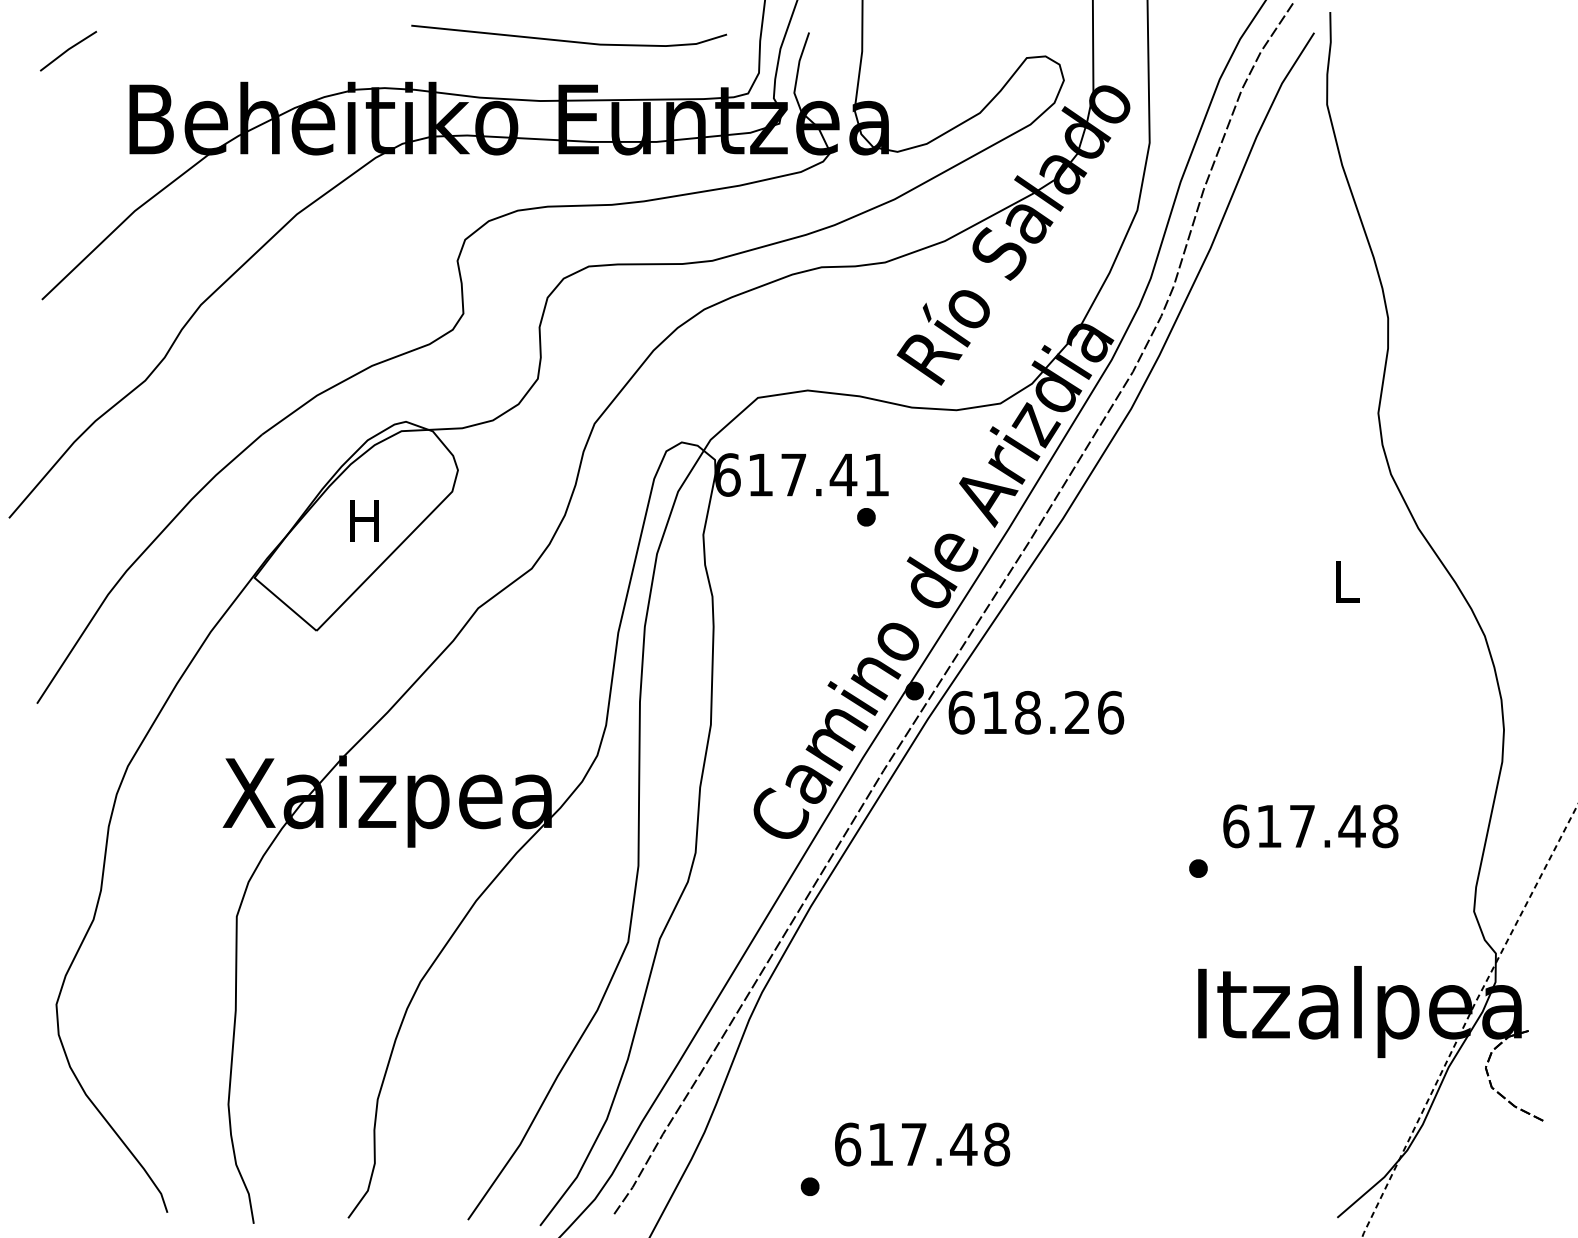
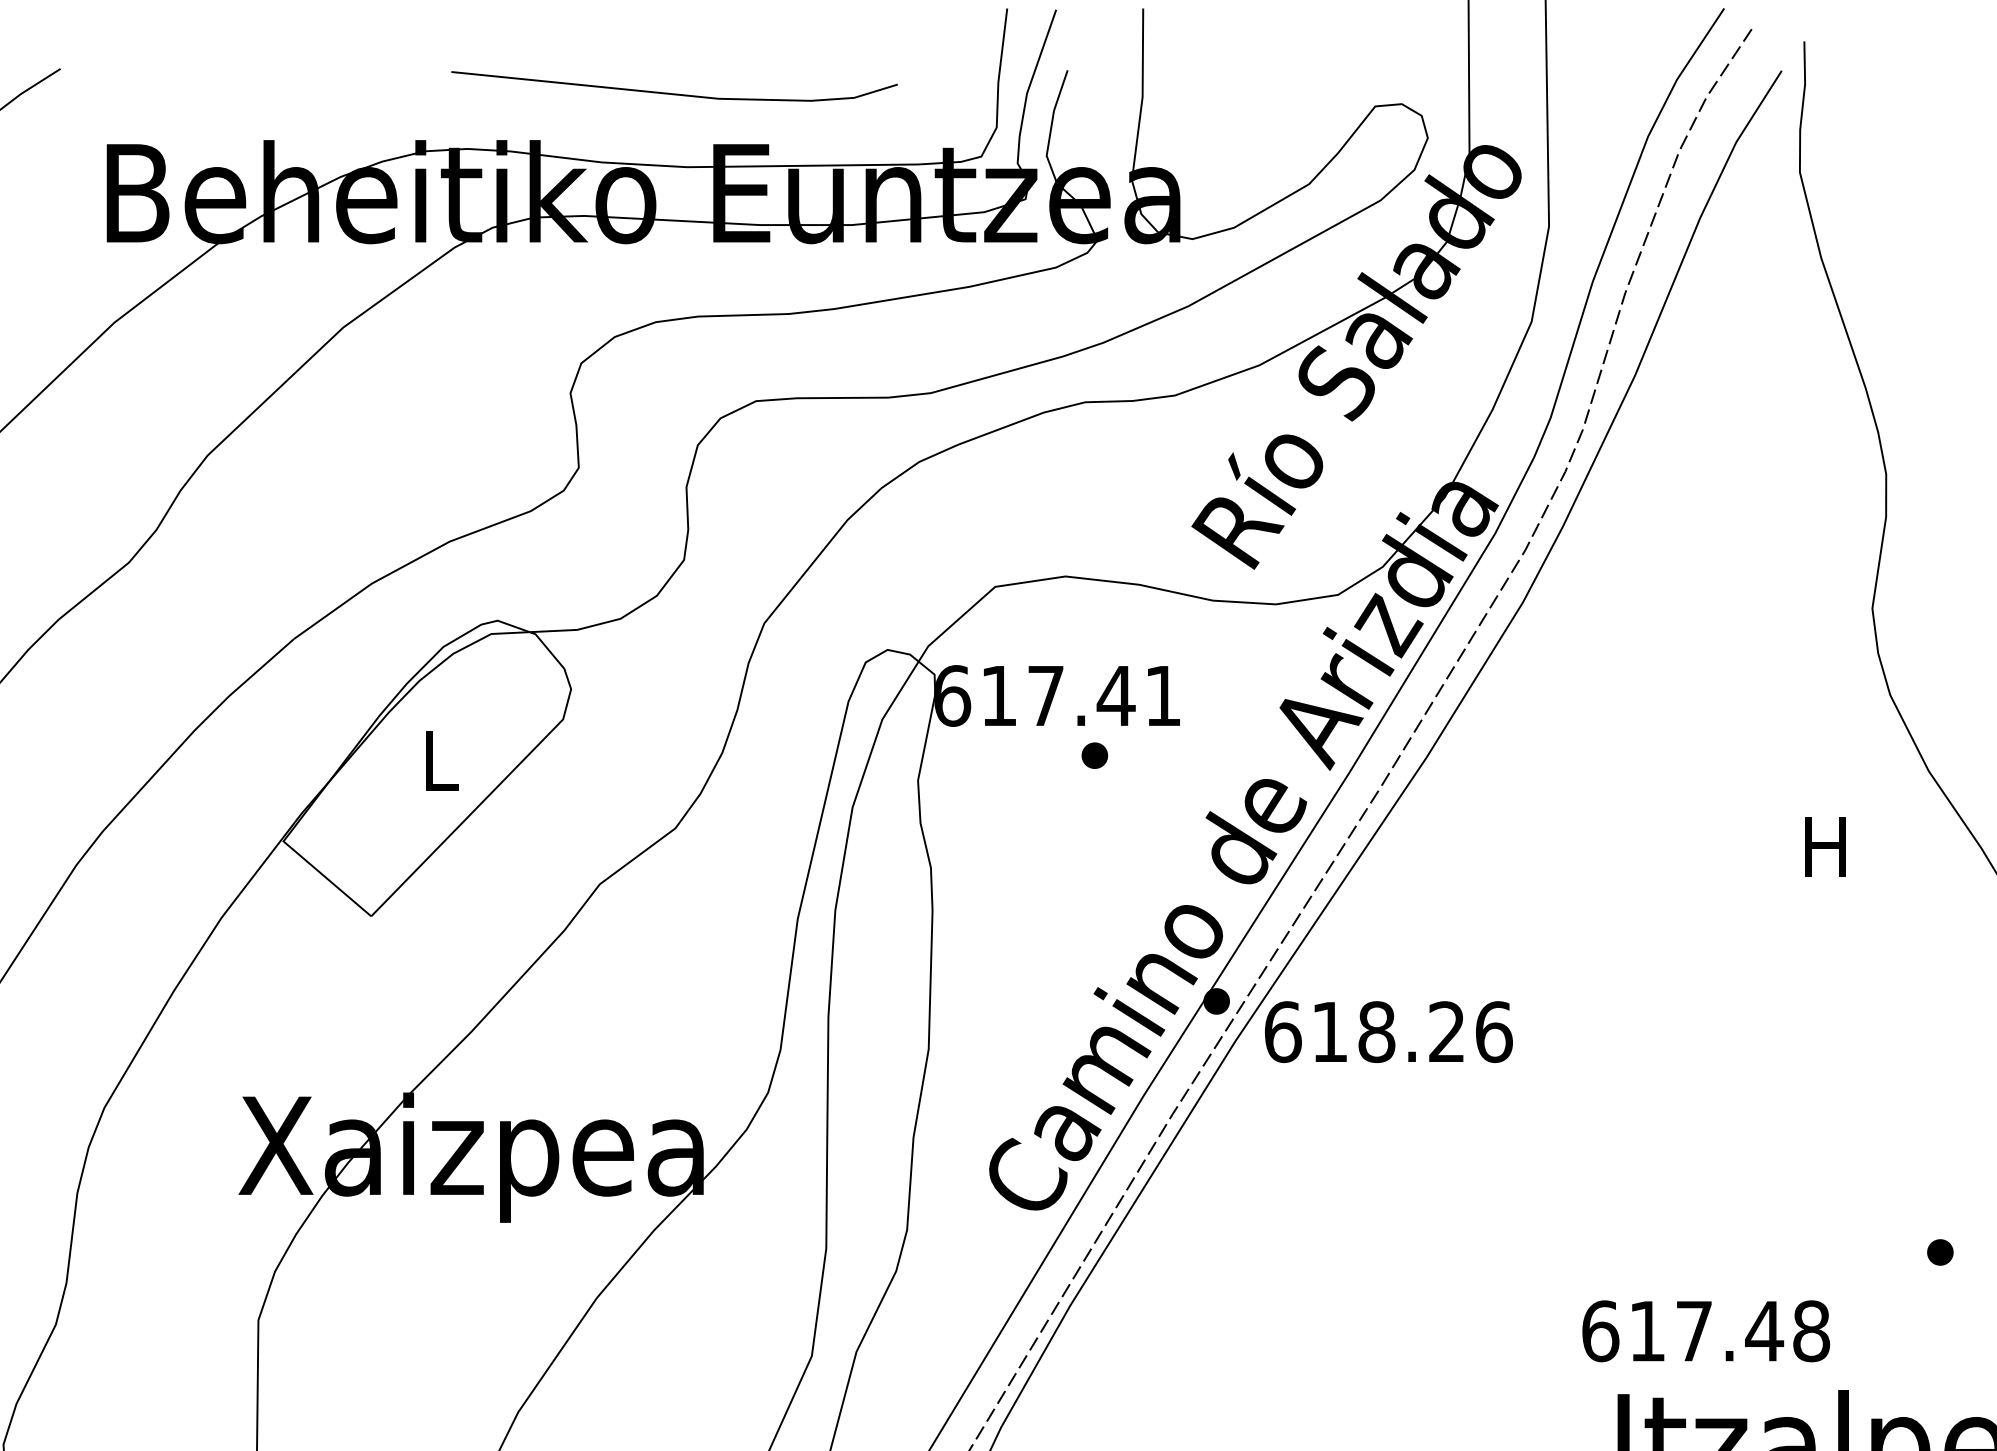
line: (569, 40) -> (675, 92), moved
part: (866, 517) -> (1094, 756), moved
text: (364, 520) -> (438, 760), H -> L
text: (1345, 581) -> (1825, 846), L -> H
text: (1310, 826) -> (1705, 1331), moved
part: (1198, 868) -> (1940, 1252), moved

